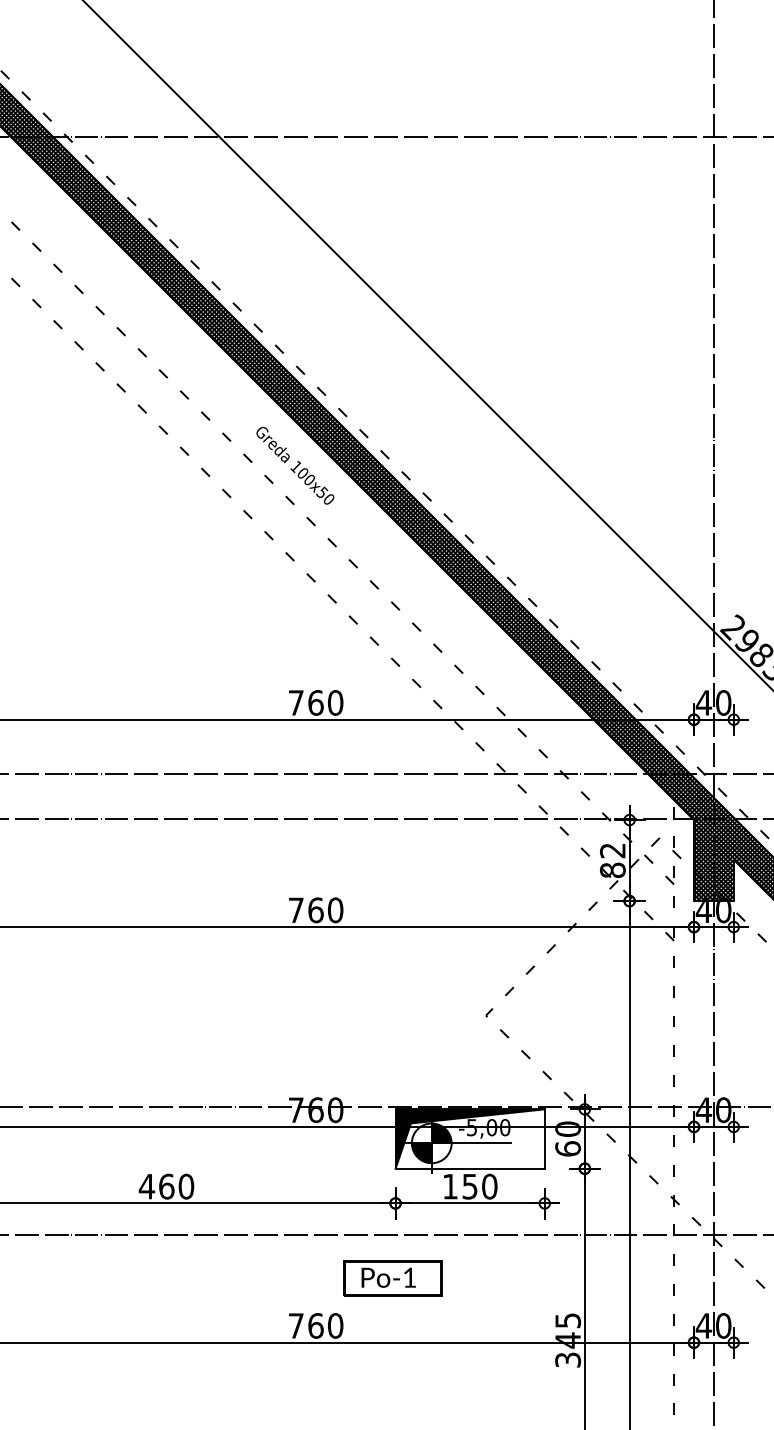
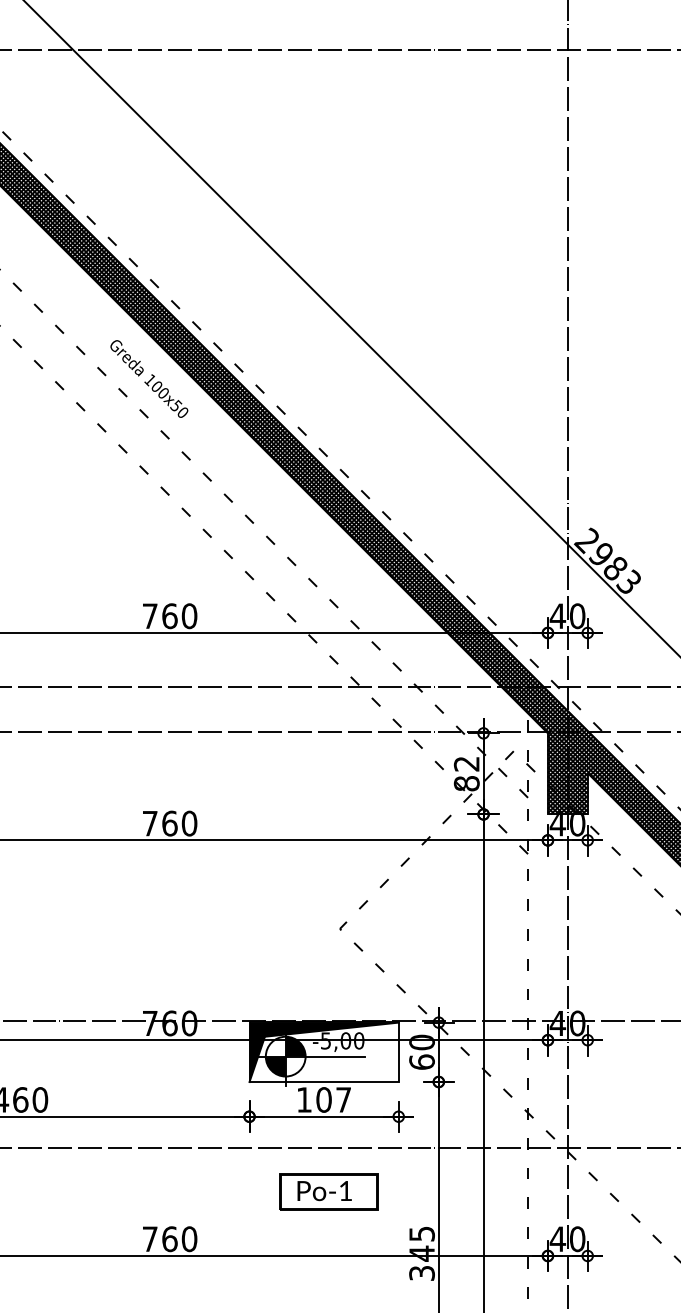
text: (479, 1186) -> (333, 1099), 150 -> 107
part: (392, 1278) -> (328, 1191), moved

